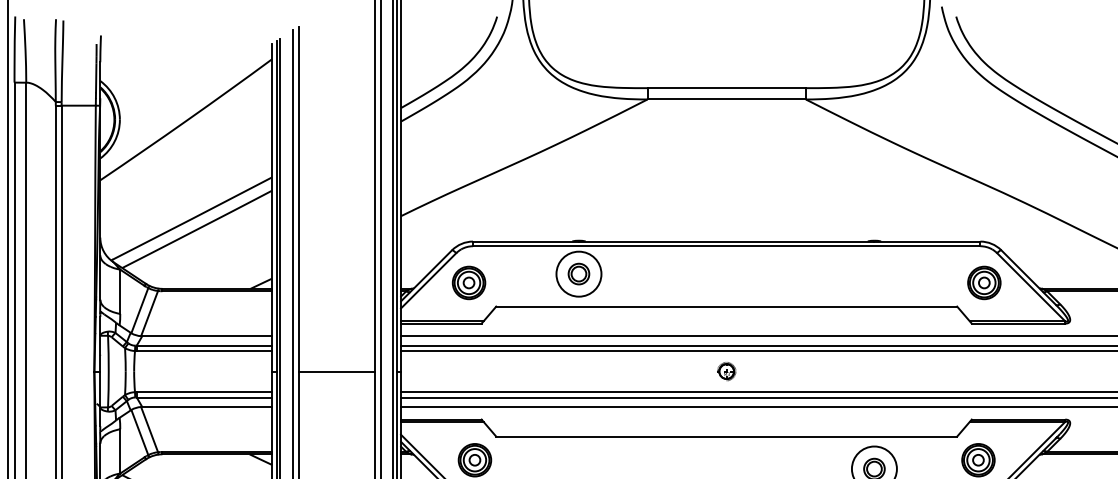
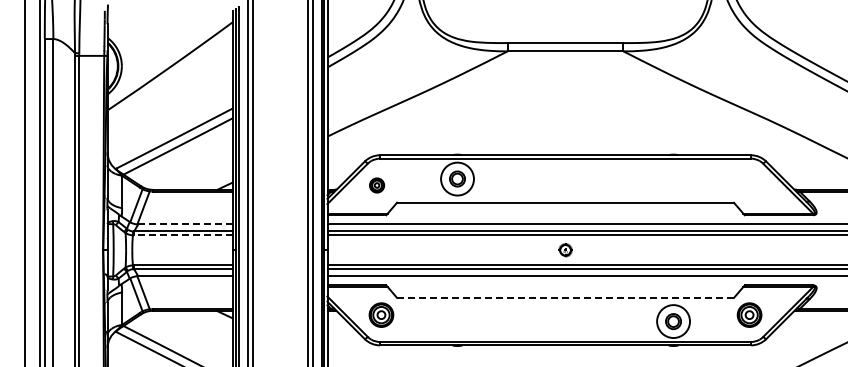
part: (468, 282) -> (376, 185), size x0.6
part: (983, 282) -> (753, 185), removed
line: (206, 336) -> (185, 224), solid -> dashed
line: (204, 351) -> (183, 235), solid -> dashed
line: (336, 371) -> (280, 250), removed
line: (726, 436) -> (565, 297), solid -> dashed

